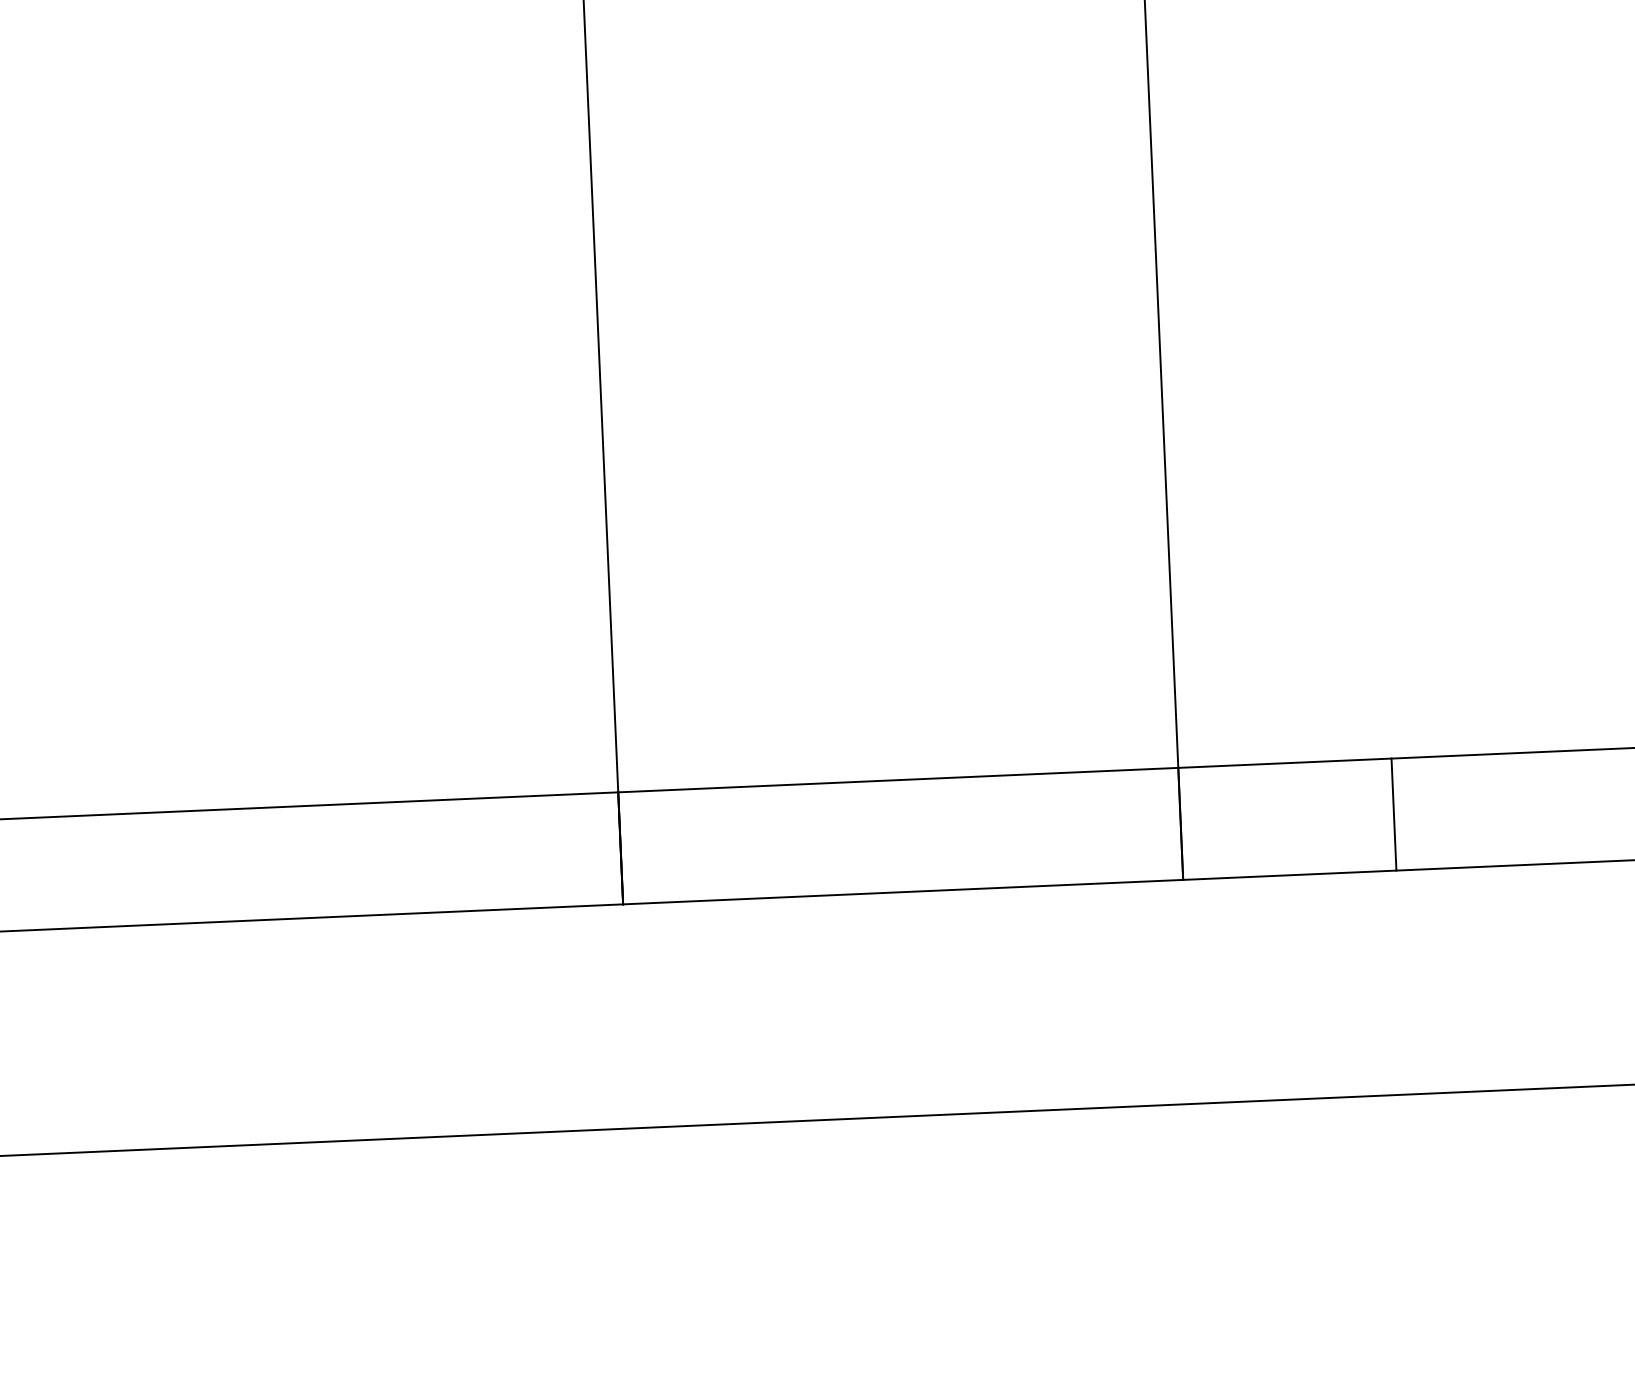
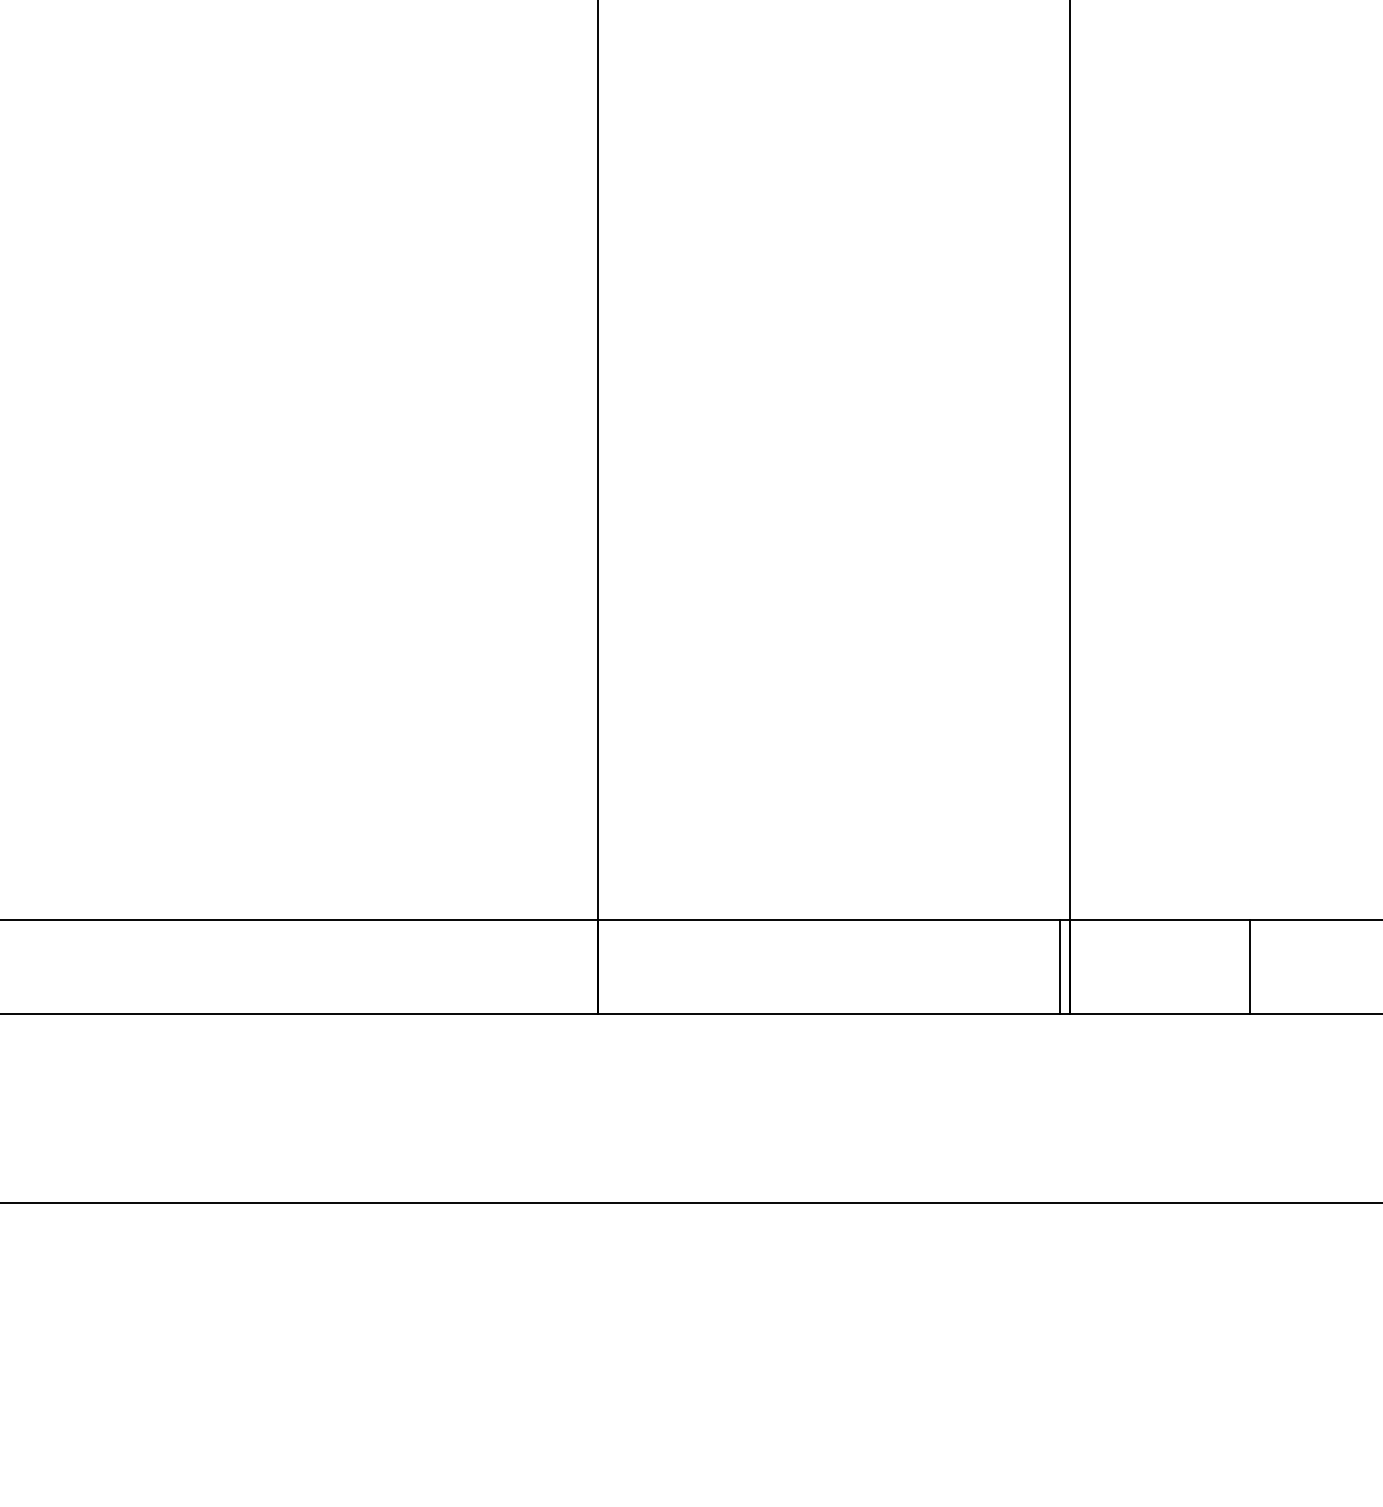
line: (1169, 824) -> (1060, 967), added

